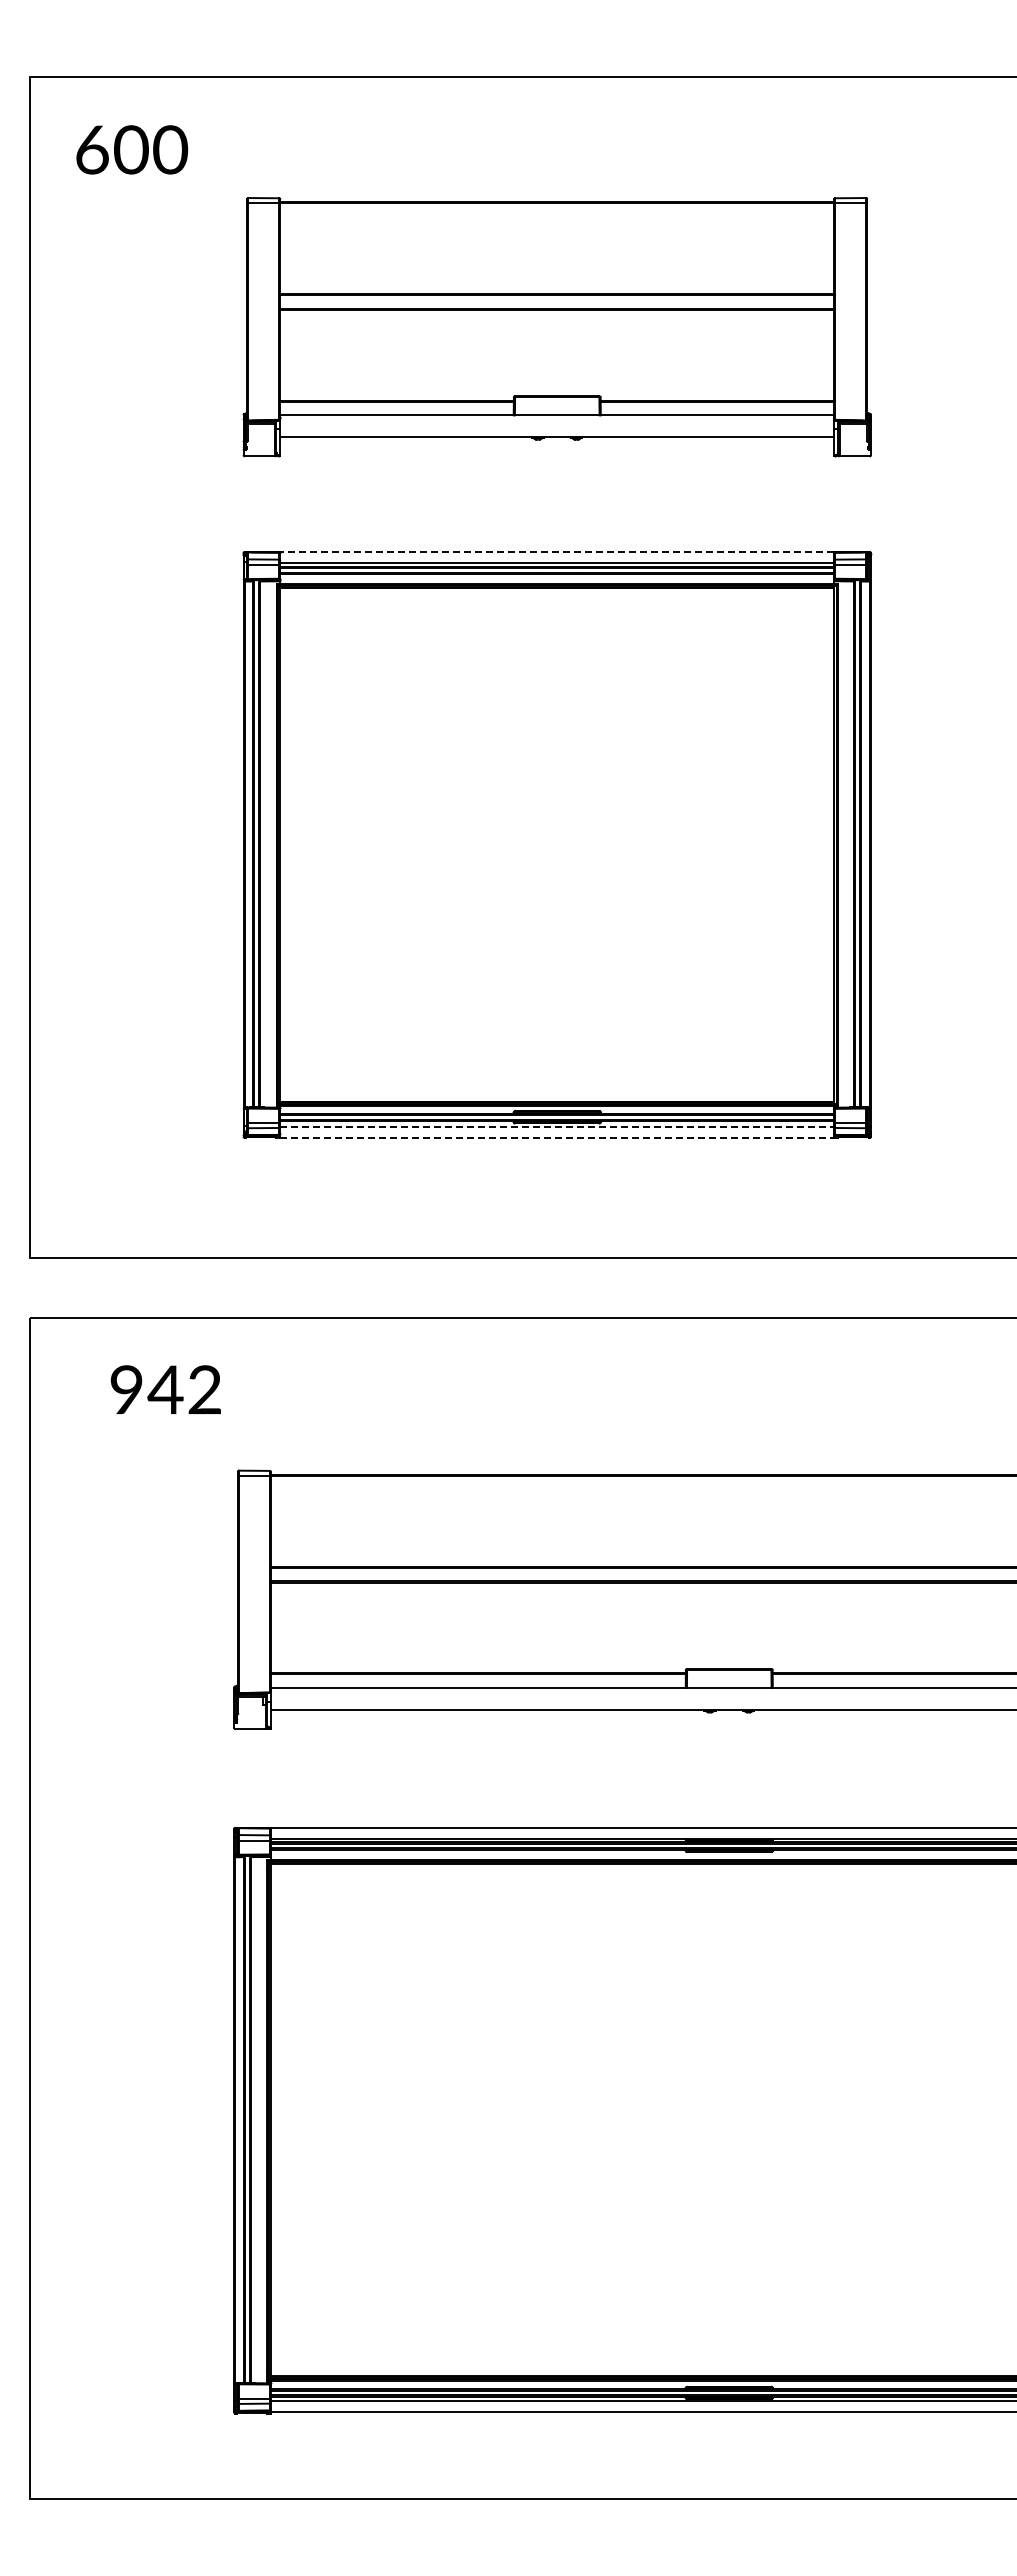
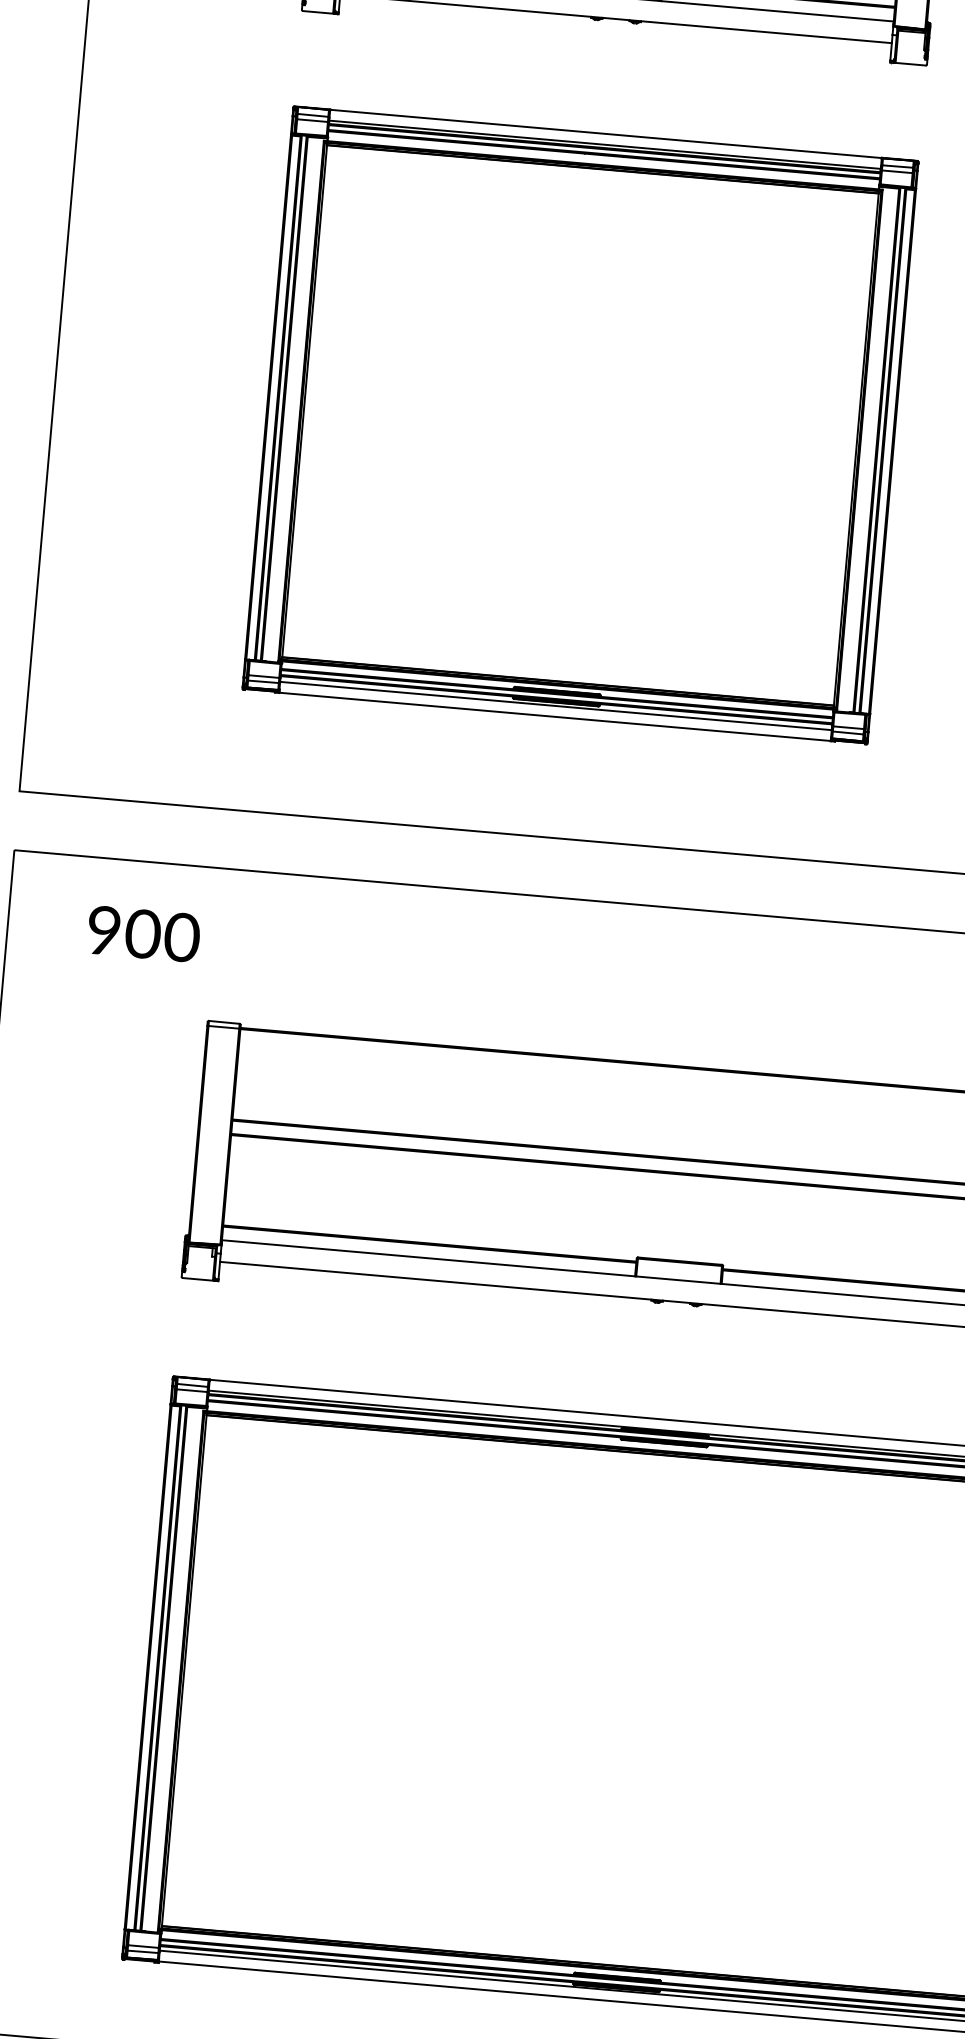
line: (557, 552) -> (606, 134), dashed -> solid
line: (557, 1126) -> (556, 705), dashed -> solid
line: (557, 1137) -> (555, 716), dashed -> solid
text: (184, 1389) -> (161, 935), 942 -> 900

